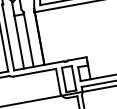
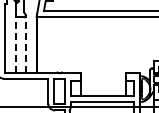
line: (28, 39) -> (25, 43), solid -> dashed
line: (18, 40) -> (15, 43), solid -> dashed

